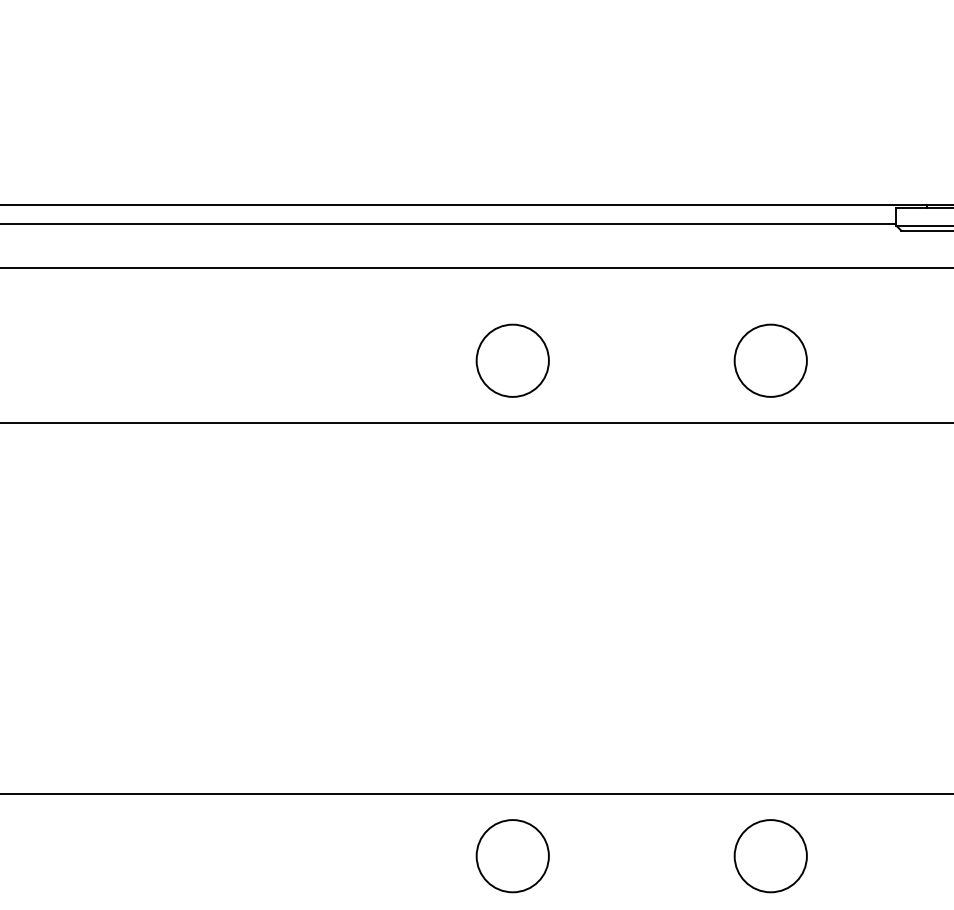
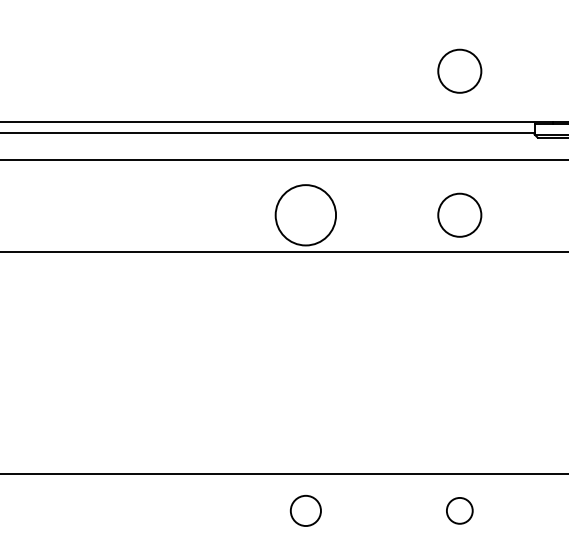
circle: (770, 118) -> (459, 70), added
circle: (512, 359) -> (305, 214), size x1.4
circle: (512, 855) -> (305, 510), size x0.7
circle: (770, 855) -> (459, 510), size x0.6

